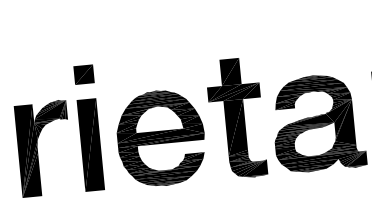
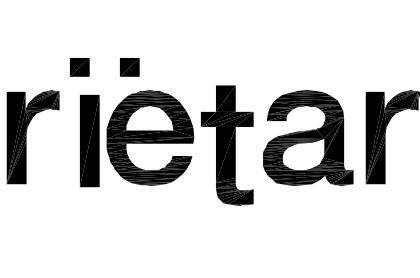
part: (133, 70) -> (129, 67), added
part: (236, 118) -> (227, 145), moved
part: (90, 144) -> (89, 140), moved

